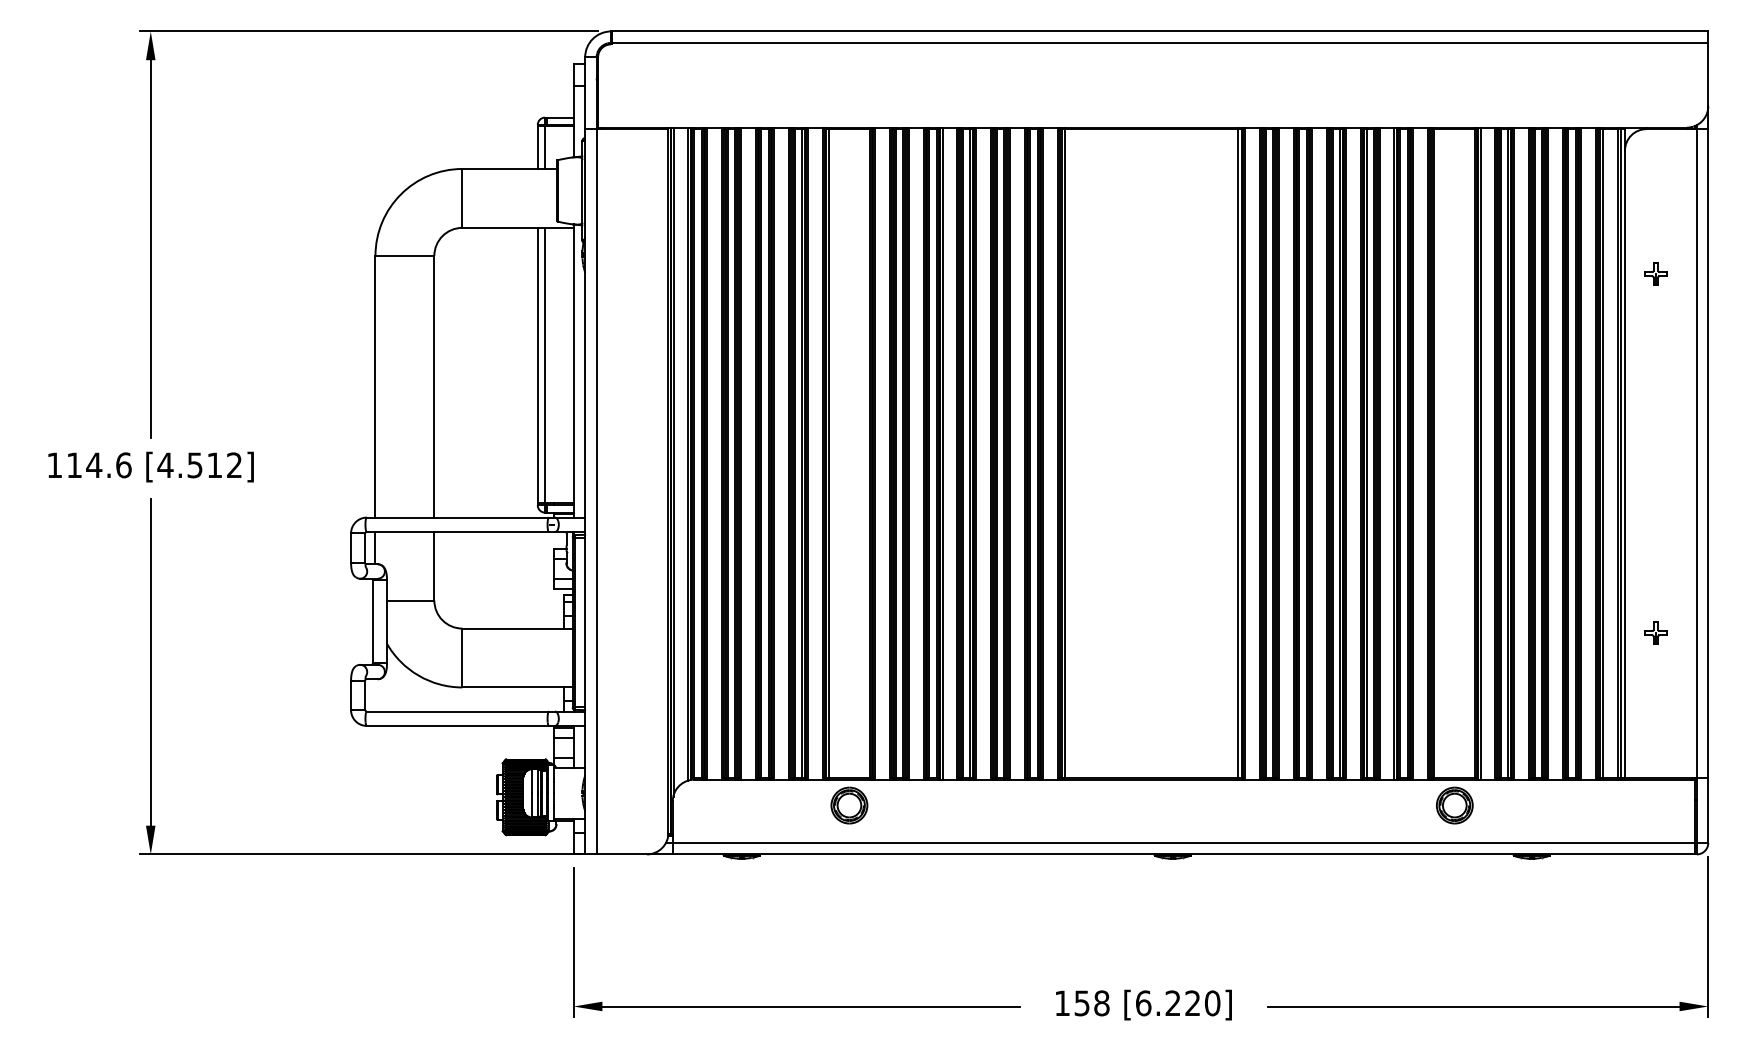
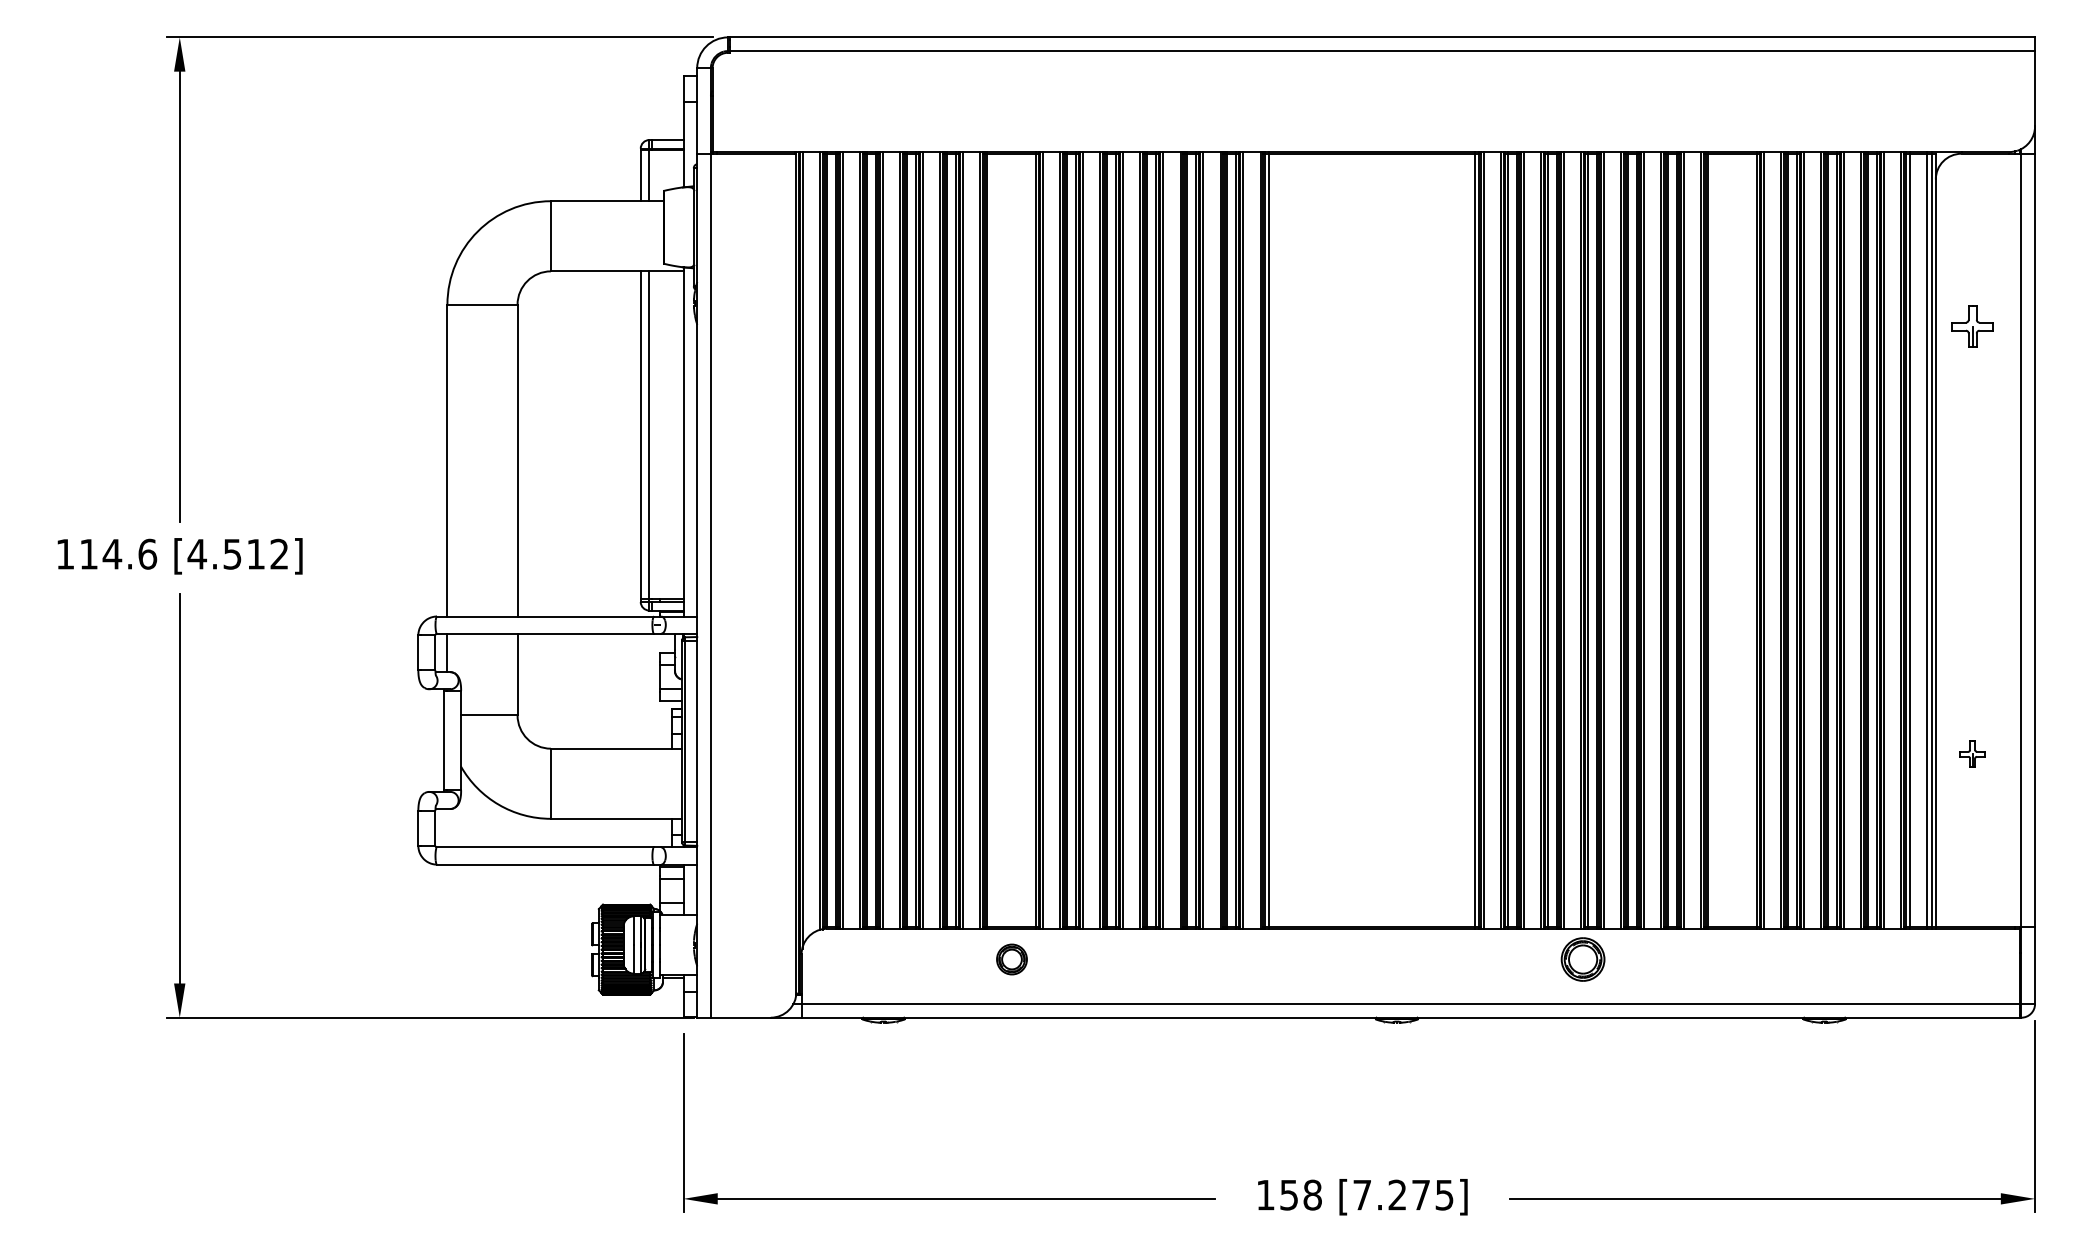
part: (1655, 274) -> (1972, 326), size x1.6
part: (849, 805) -> (1011, 959), size x0.7
part: (1454, 805) -> (1582, 959), moved
text: (1178, 1002) -> (1403, 1194), [6.220] -> [7.275]

